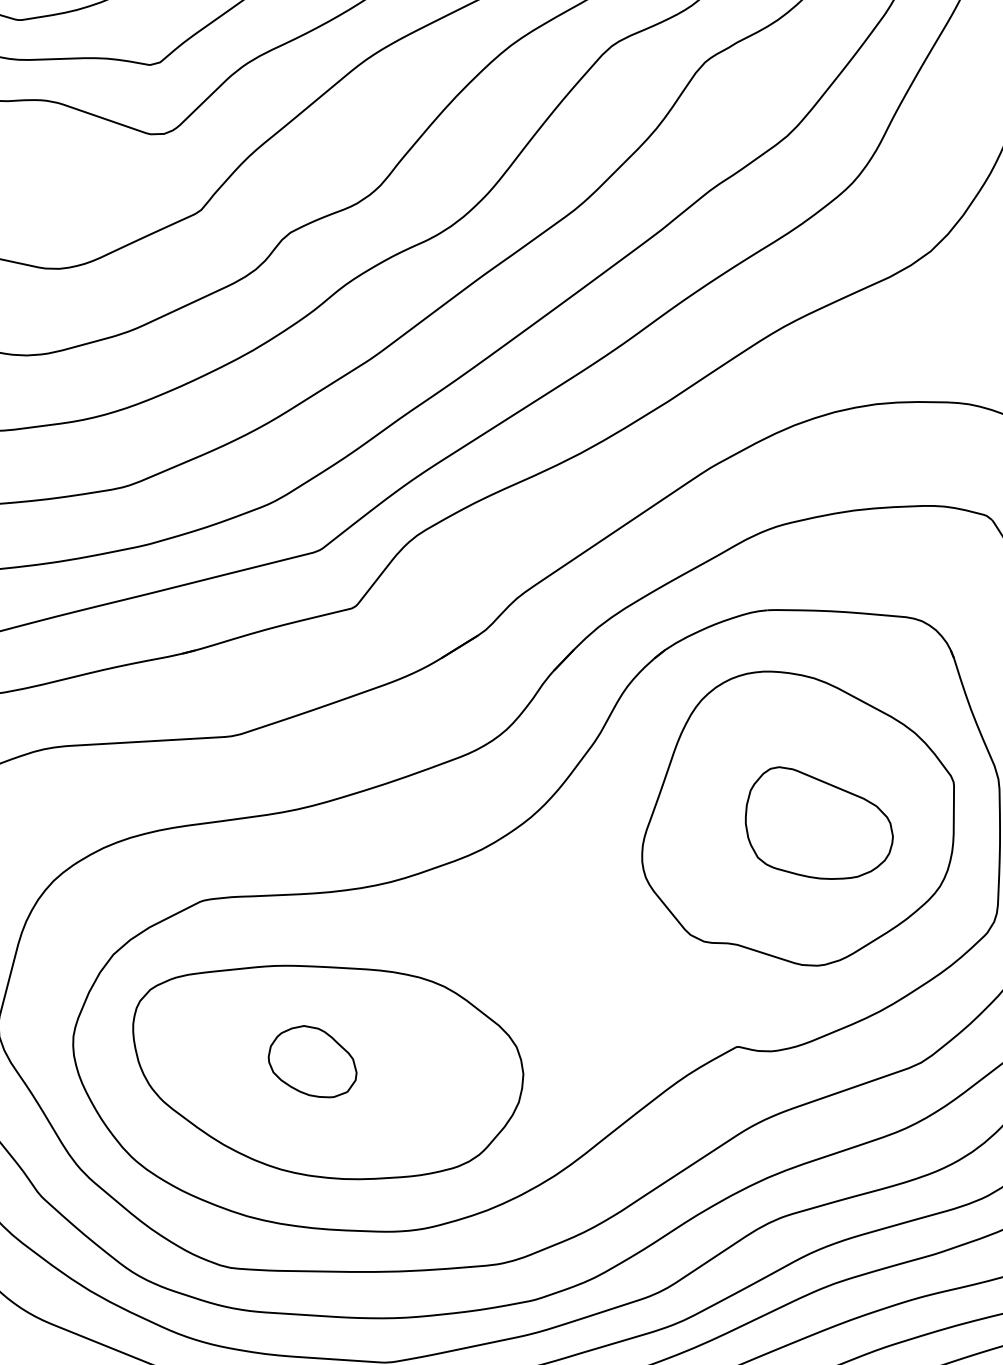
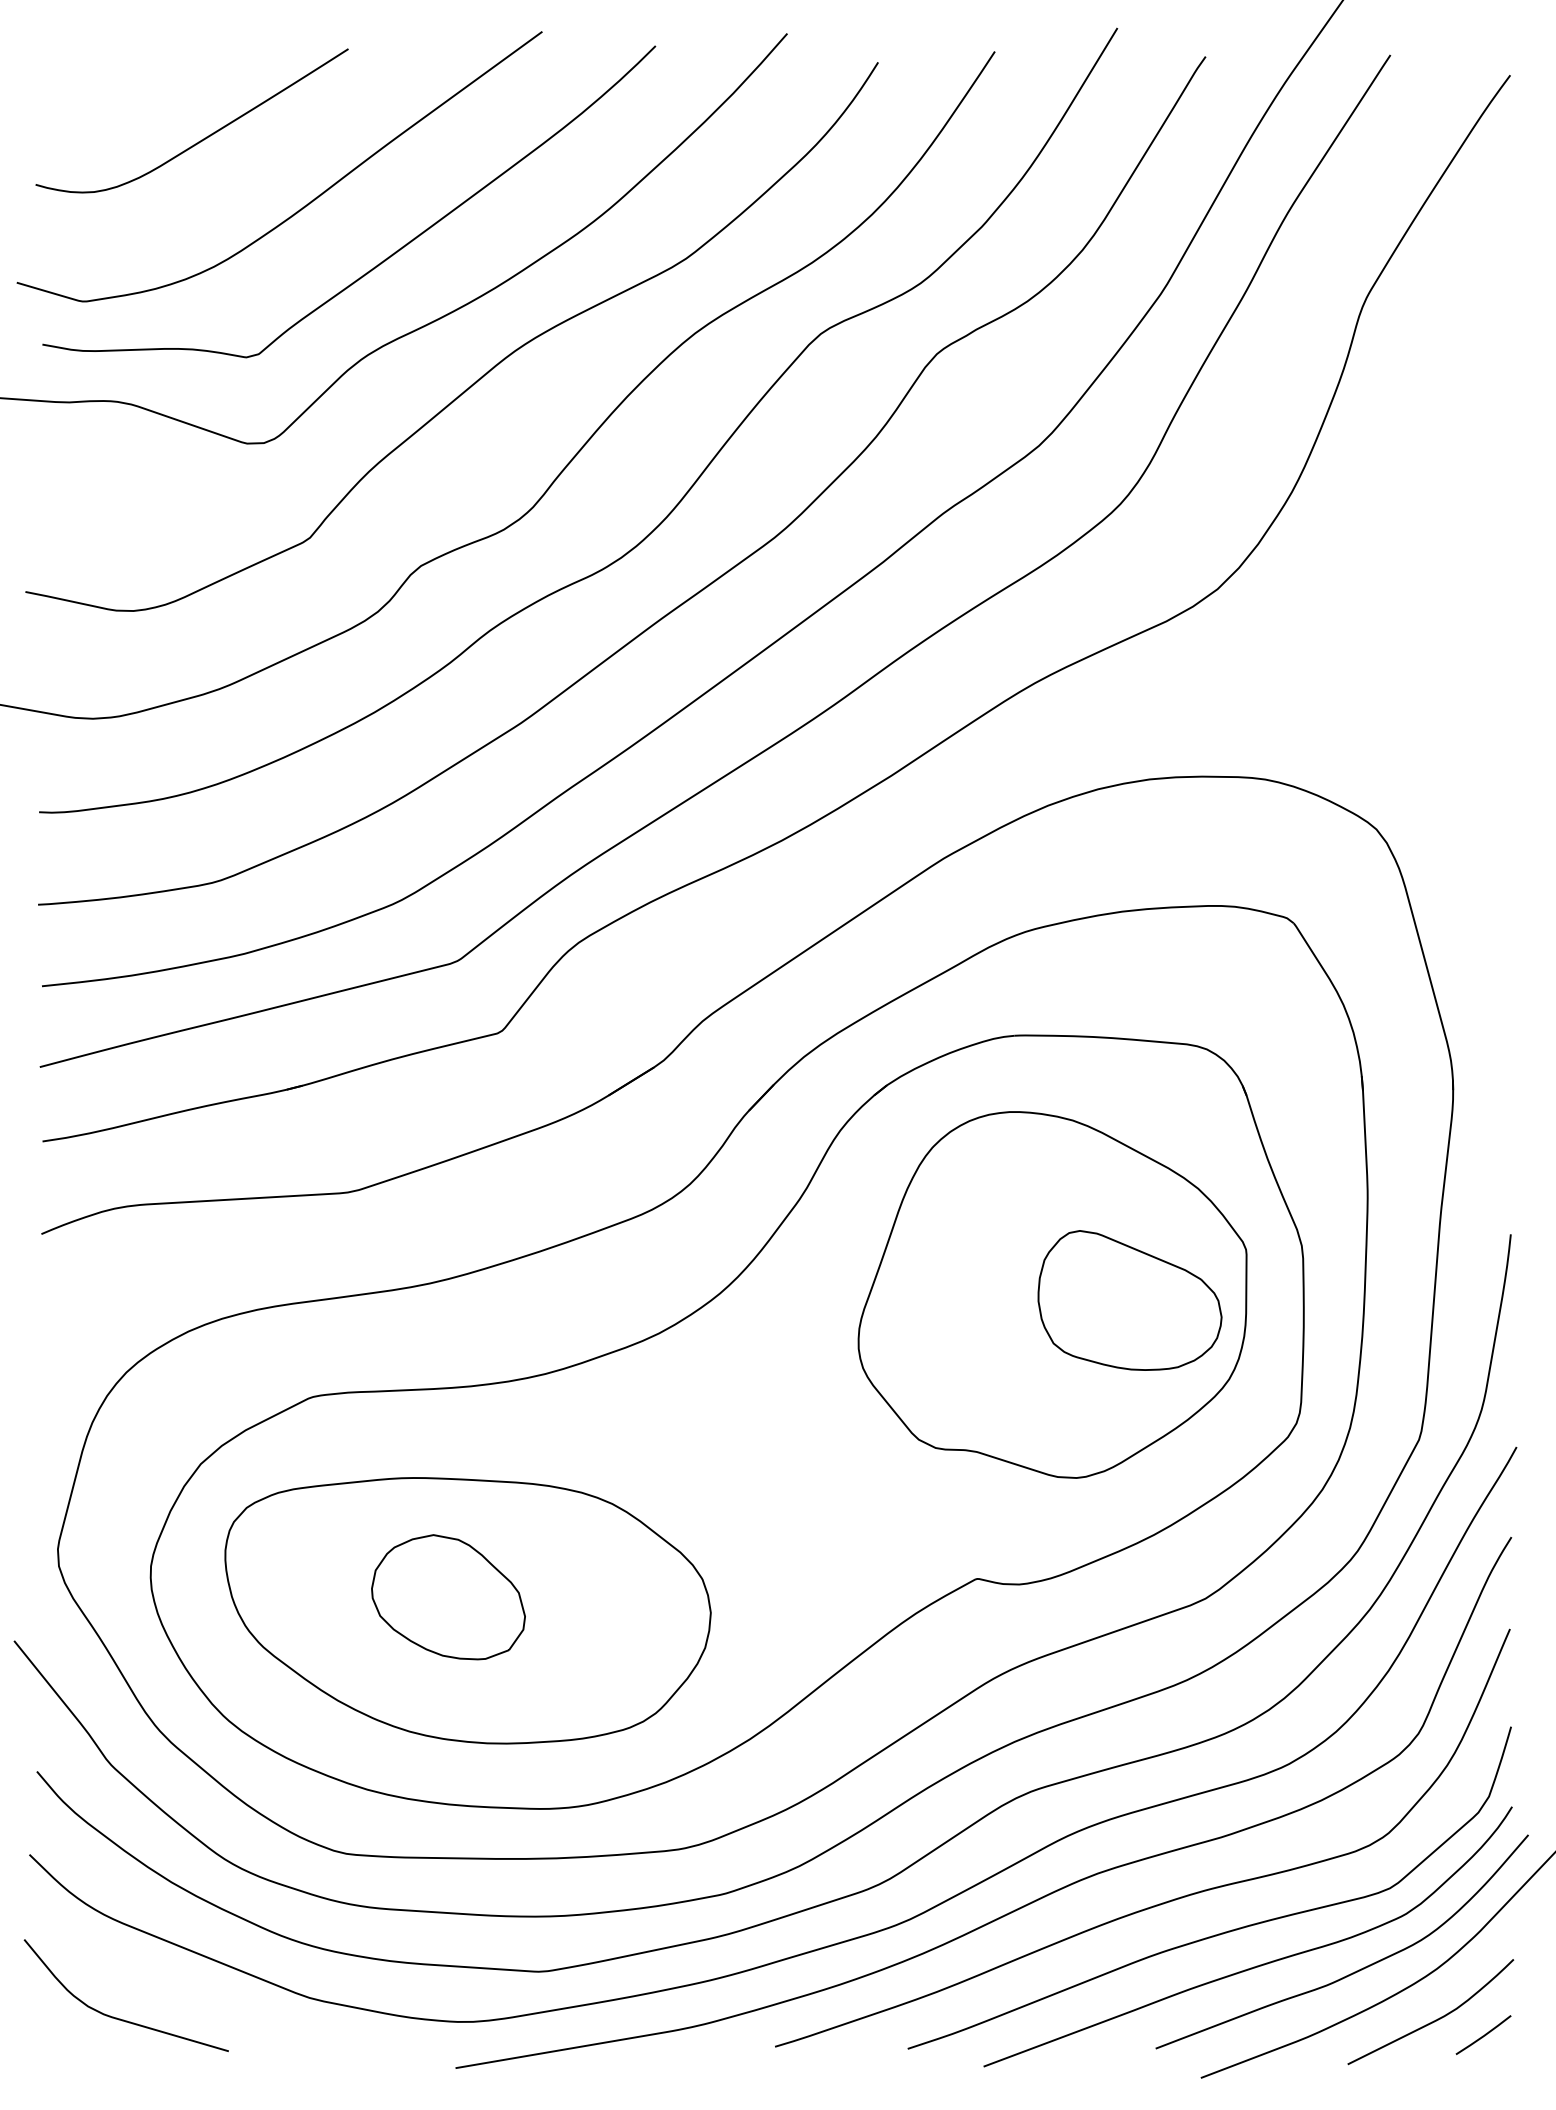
part: (818, 823) -> (1129, 1300), moved
part: (312, 1061) -> (448, 1597), size x1.4

